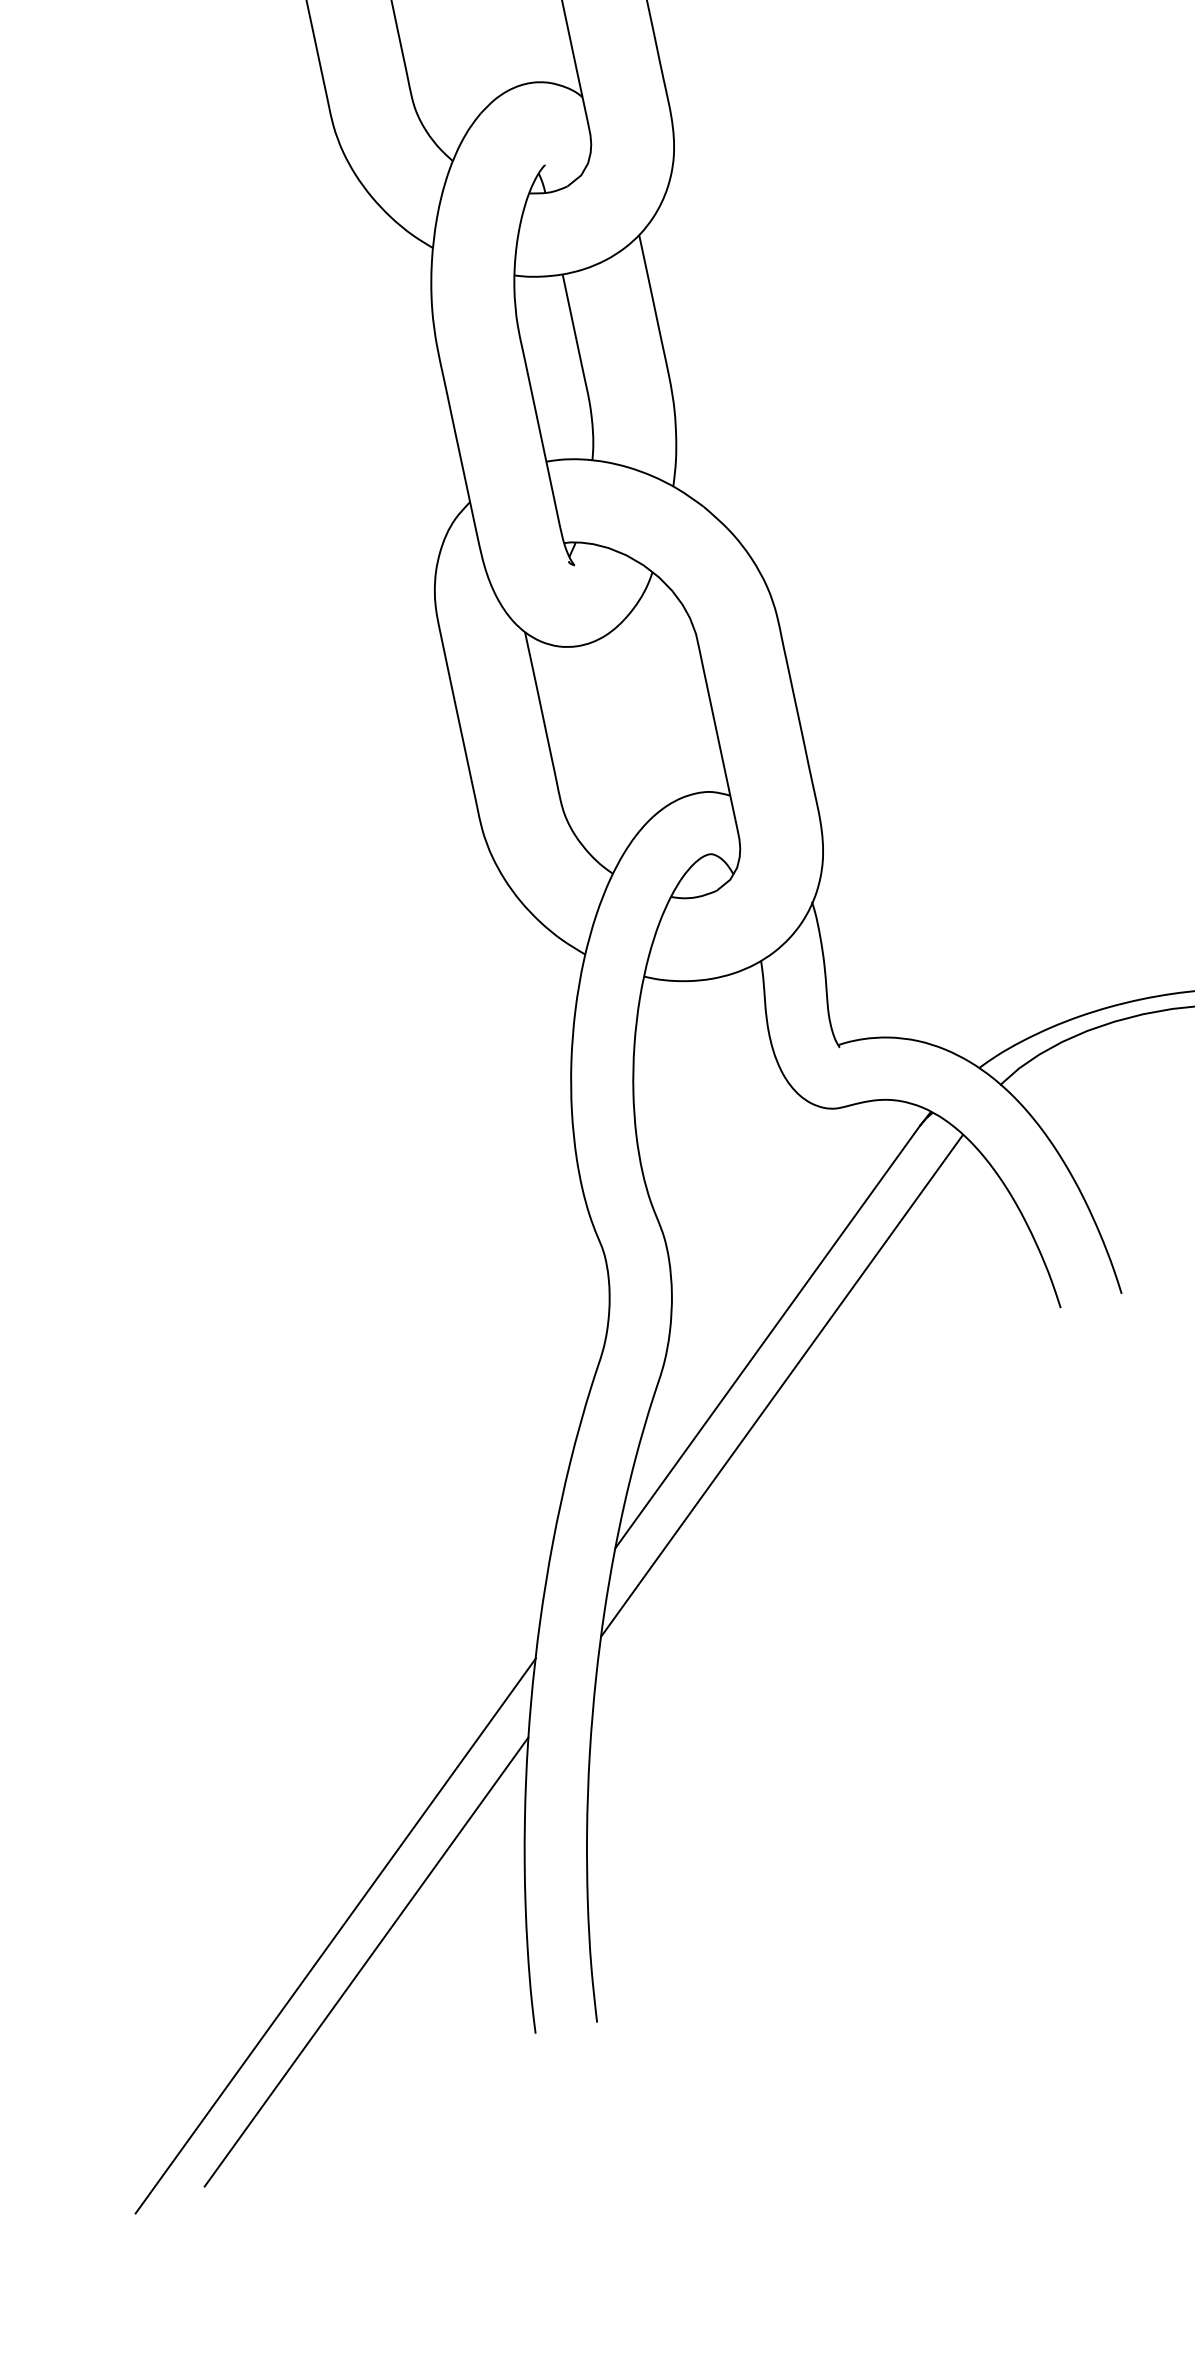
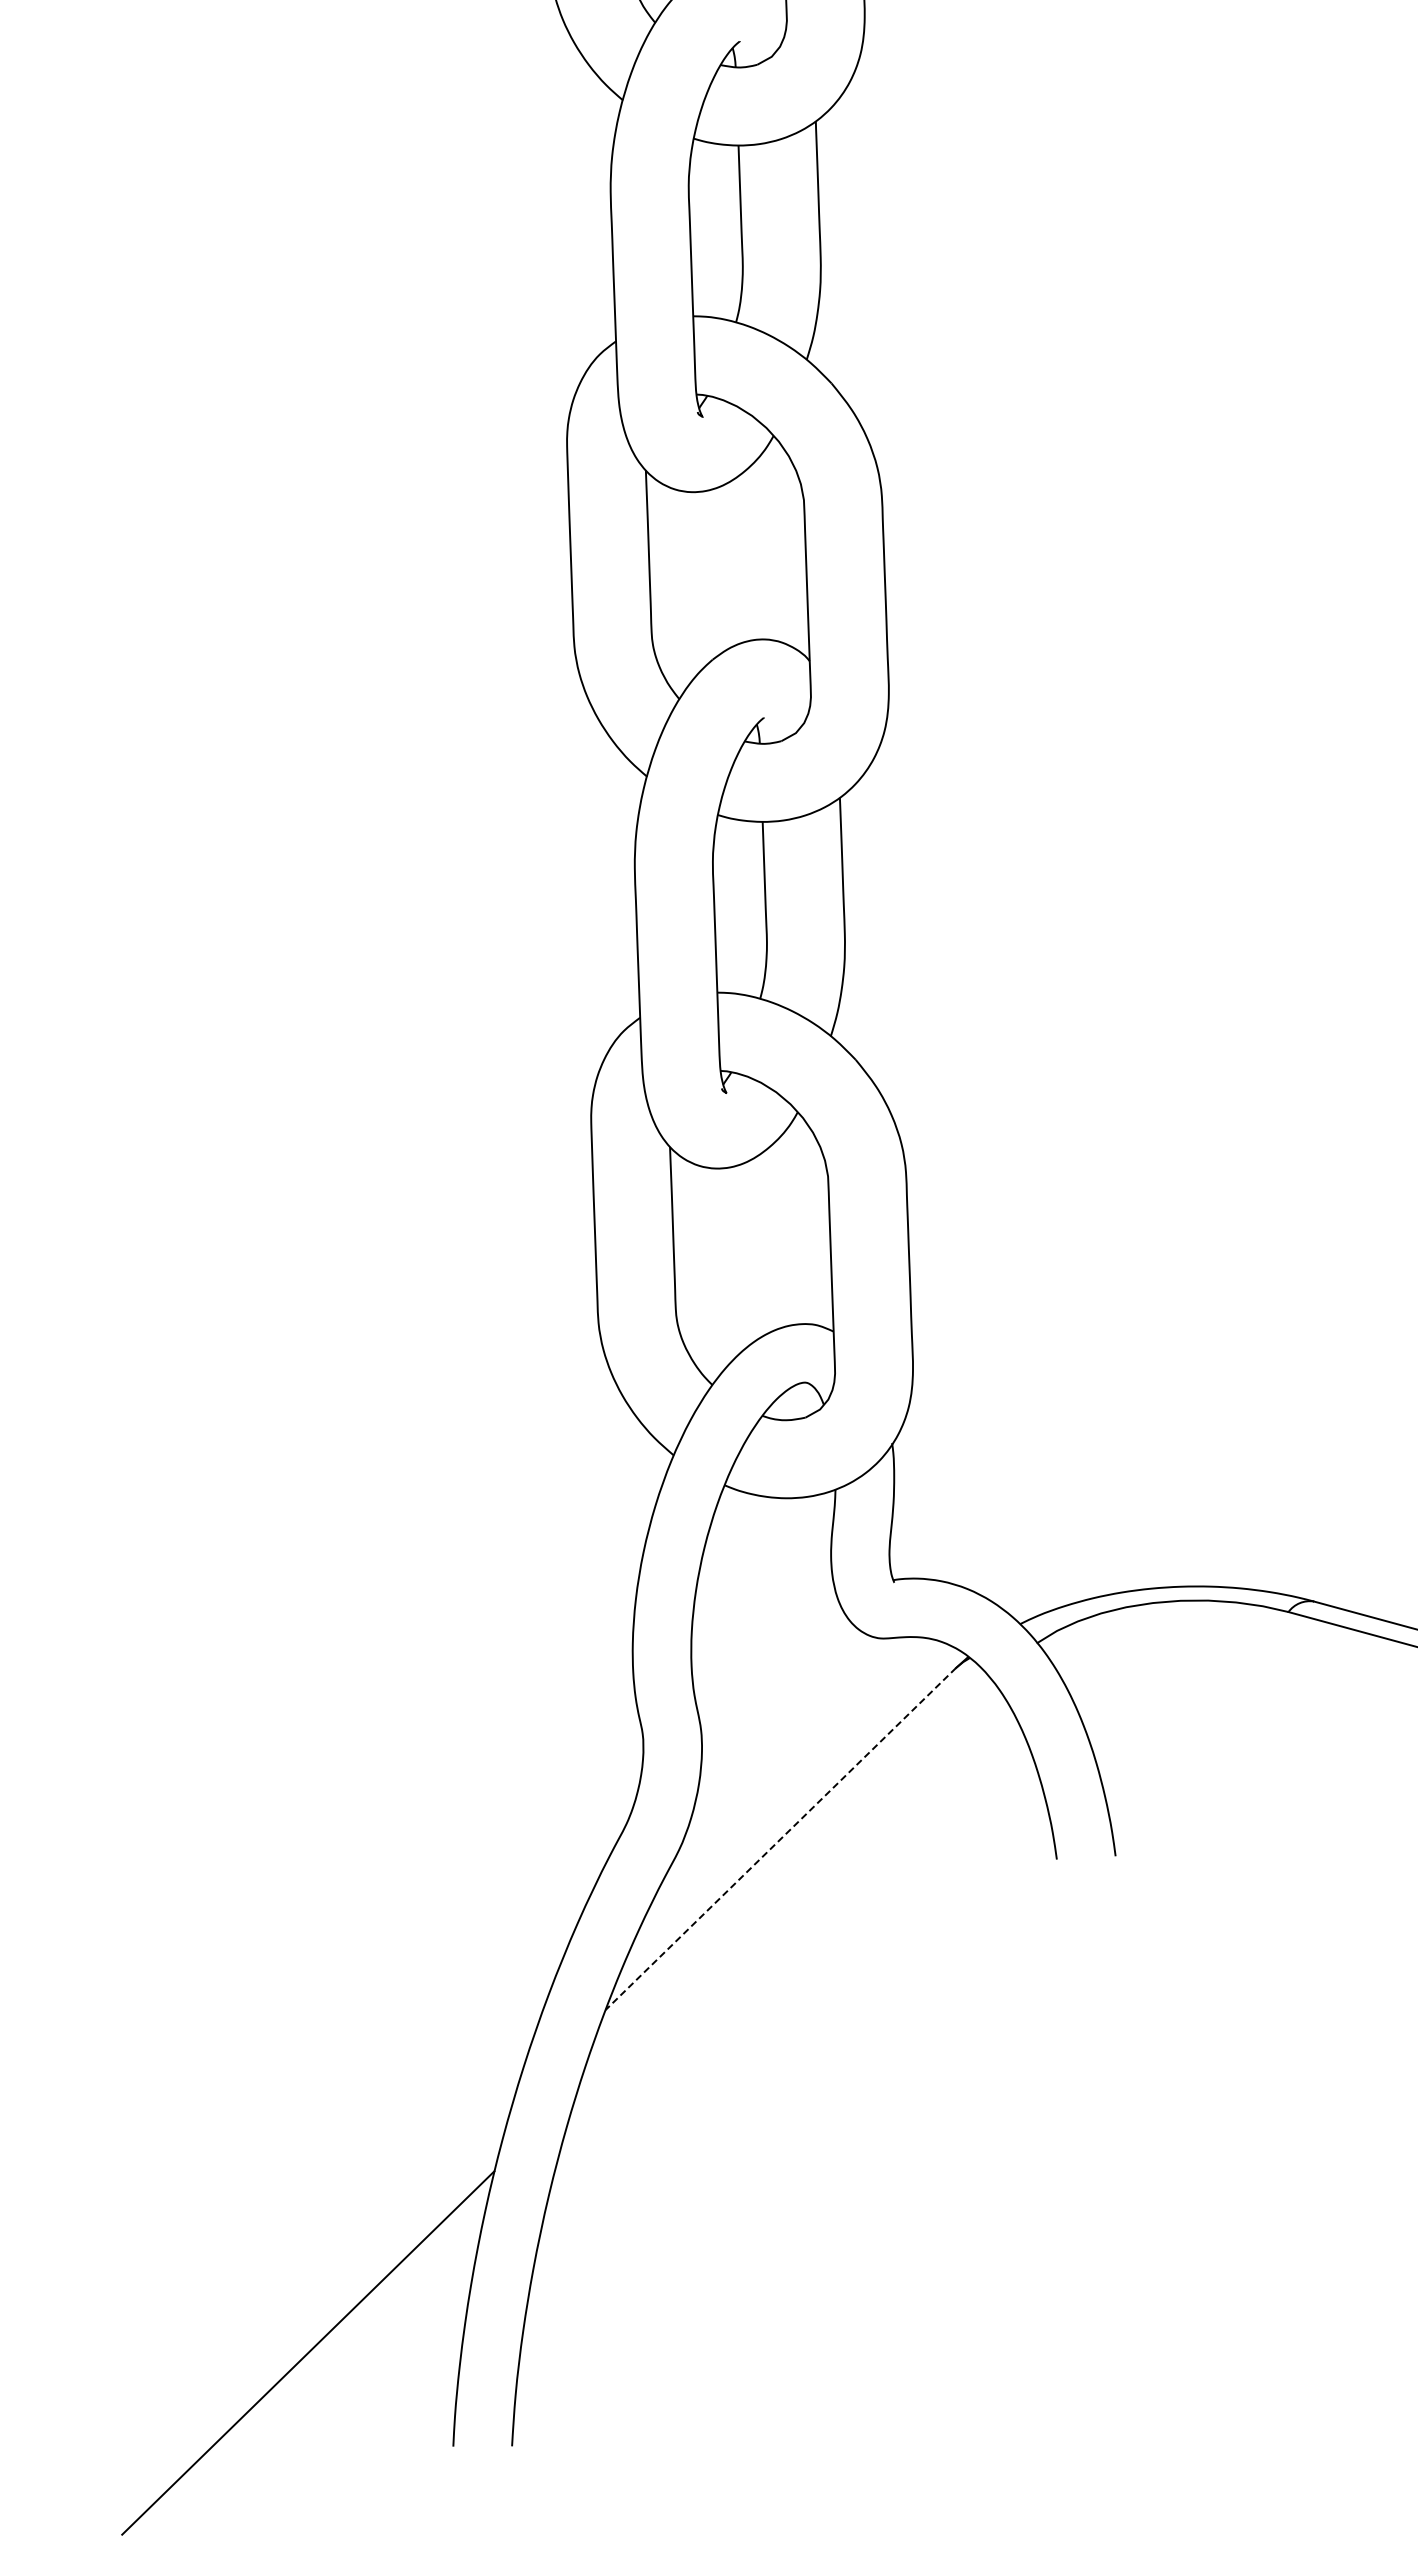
line: (767, 1336) -> (780, 1838), solid -> dashed
line: (782, 1385) -> (786, 1886), removed
line: (335, 1935) -> (283, 2323), removed

